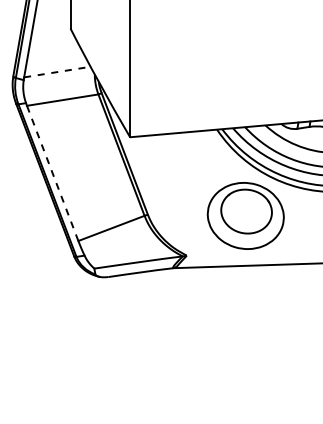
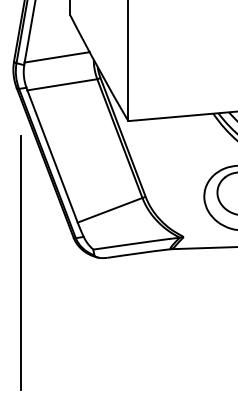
line: (57, 72) -> (57, 57), dashed -> solid
line: (52, 172) -> (52, 155), dashed -> solid
line: (19, 282) -> (20, 263), added

